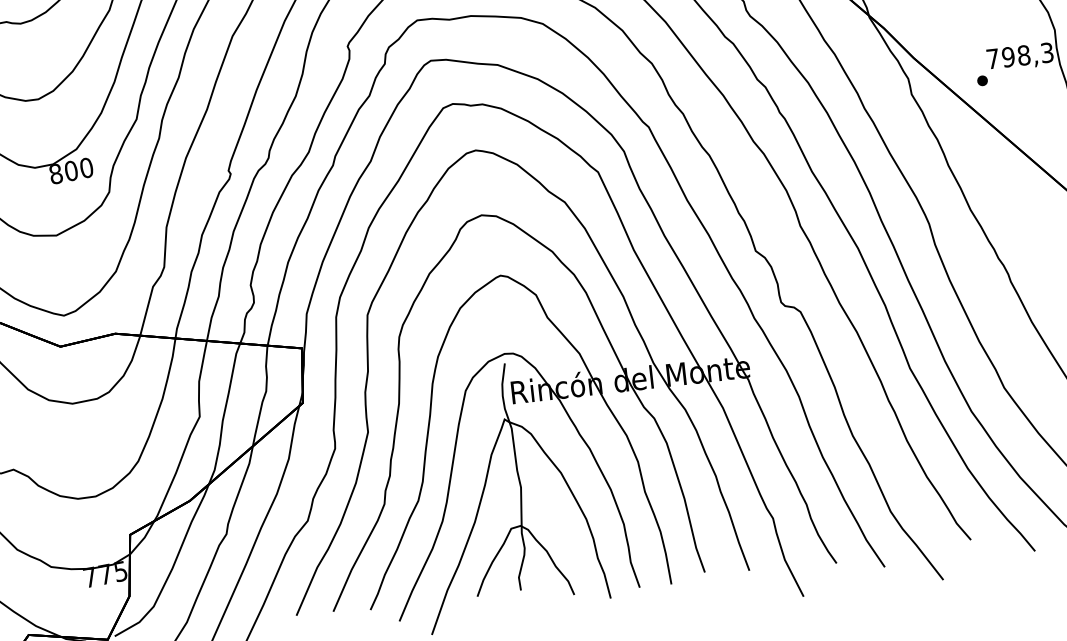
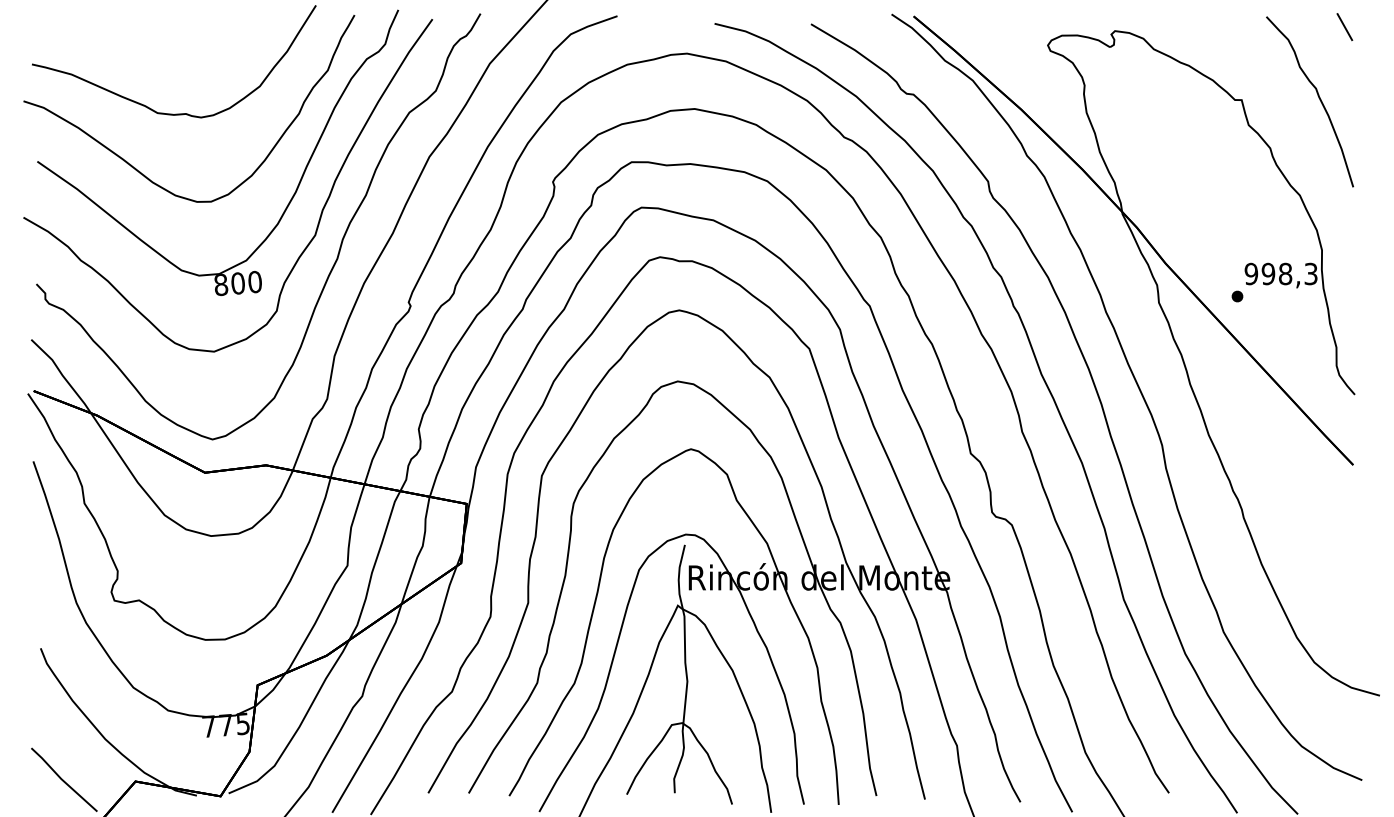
text: (992, 58) -> (1251, 273), 798,3 -> 998,3

